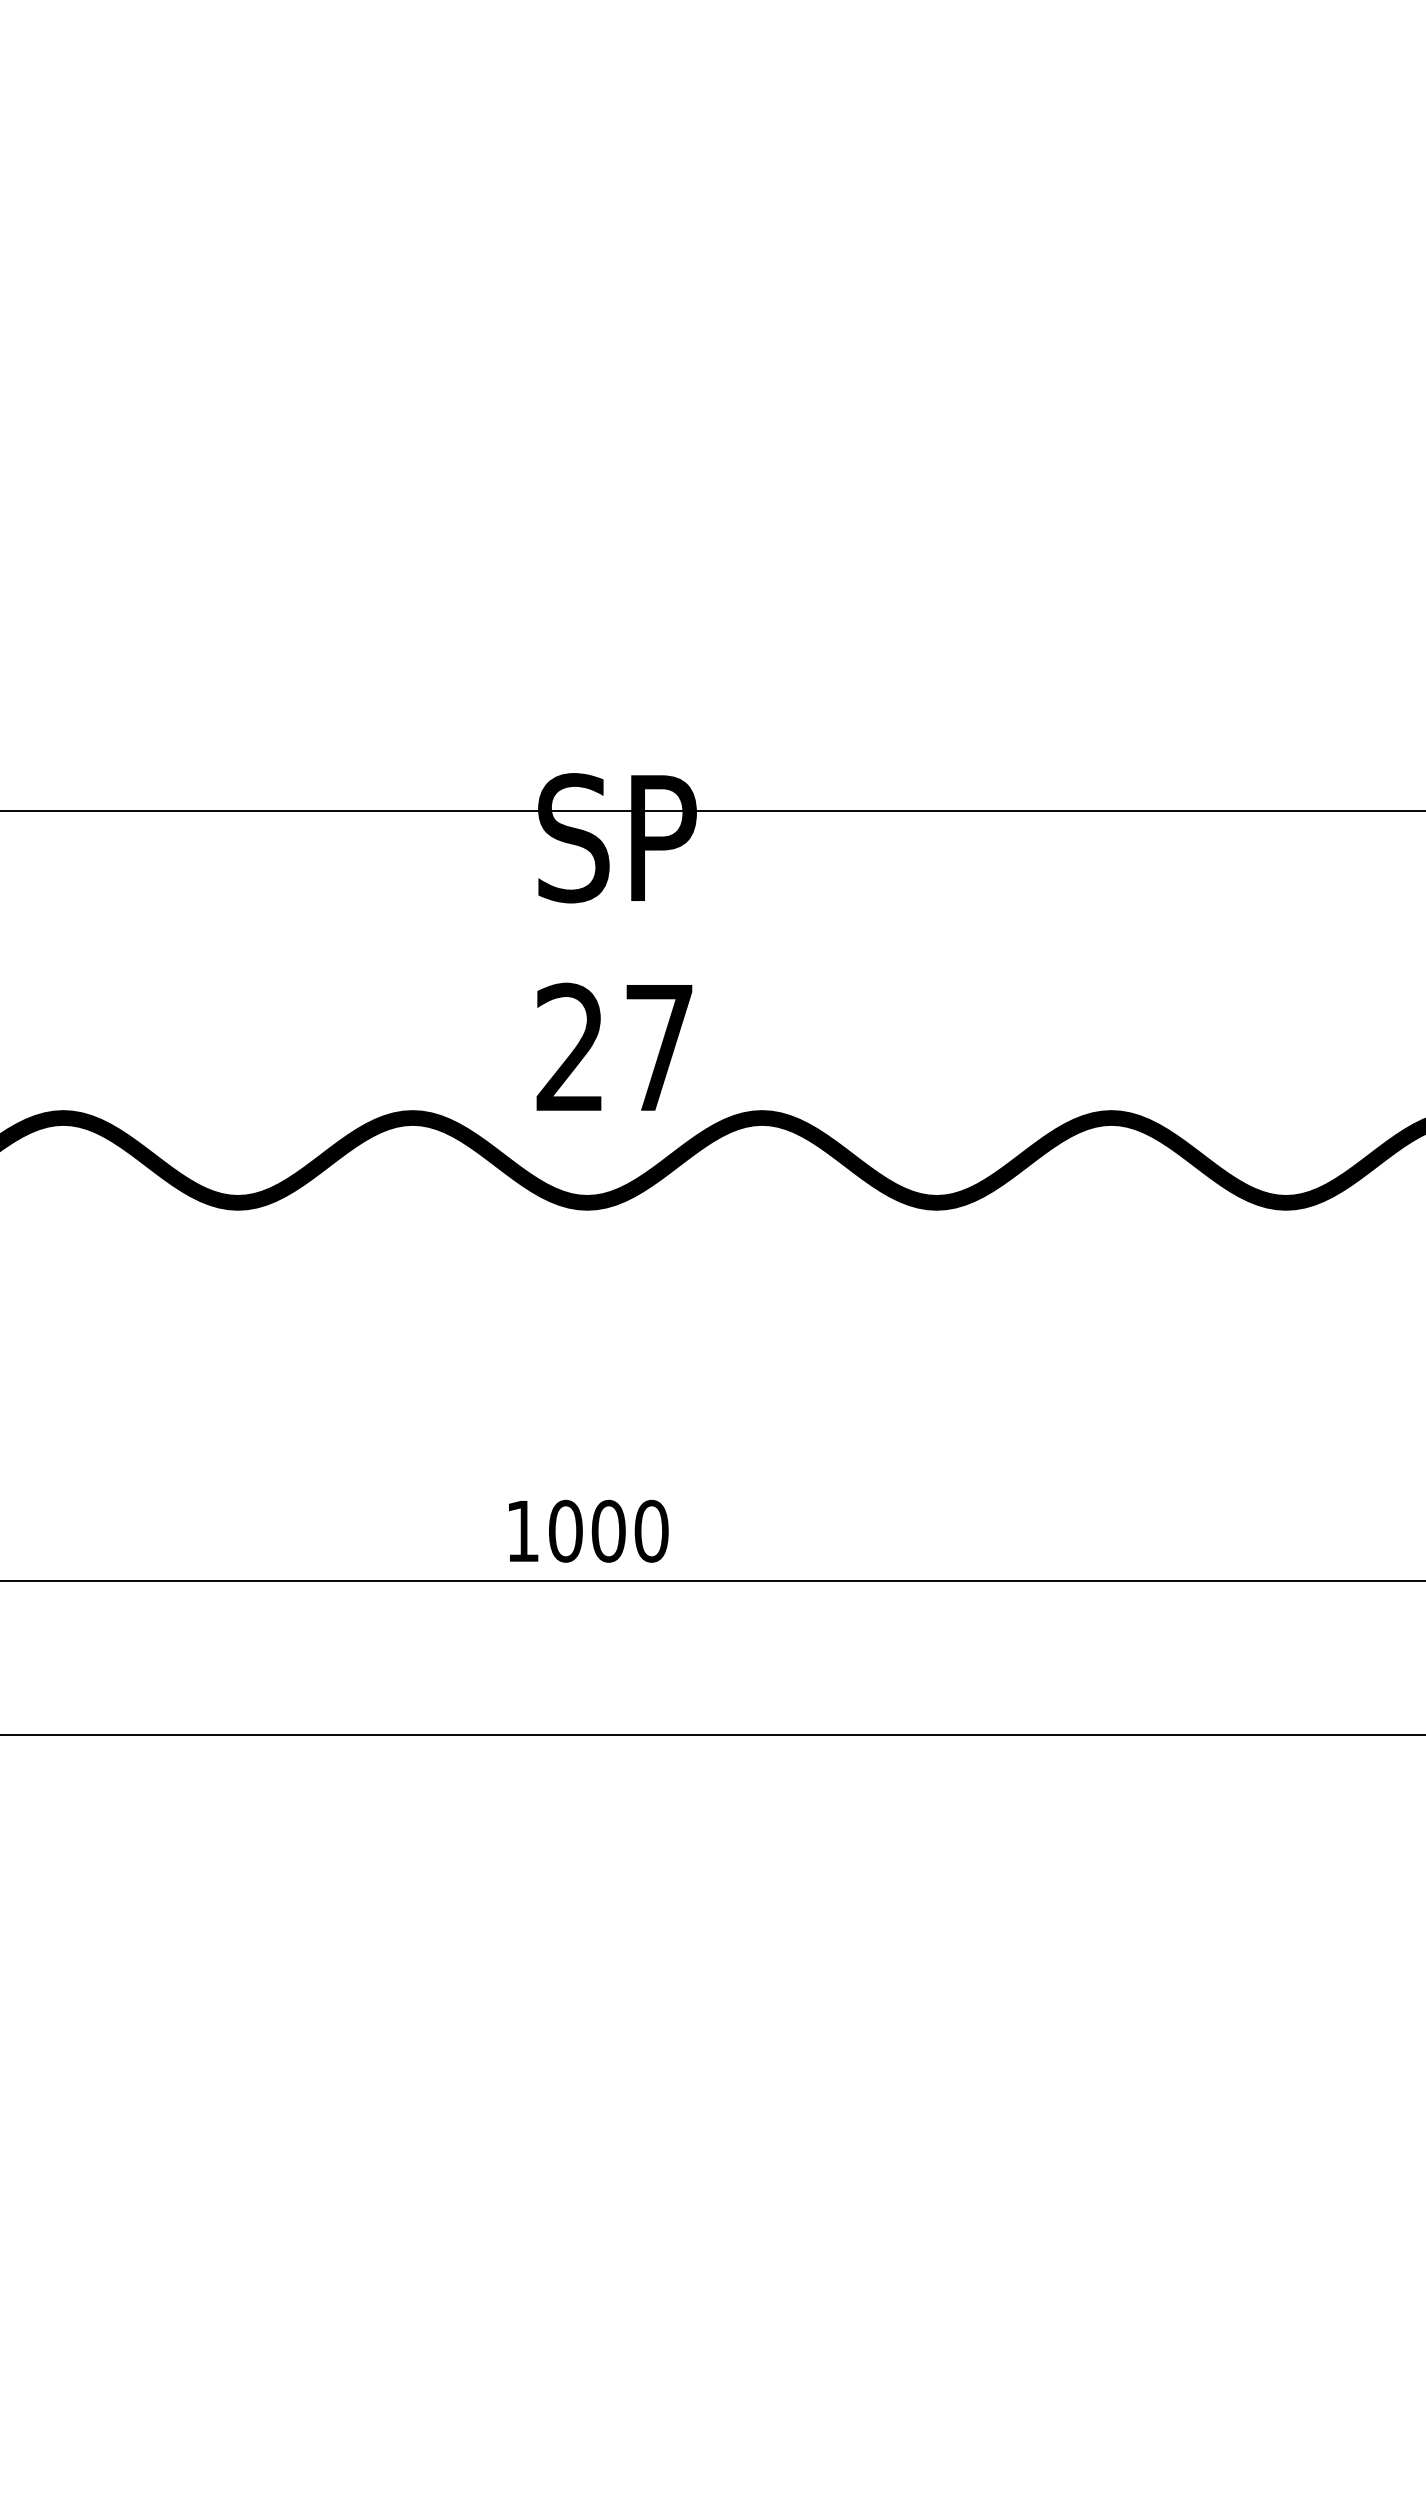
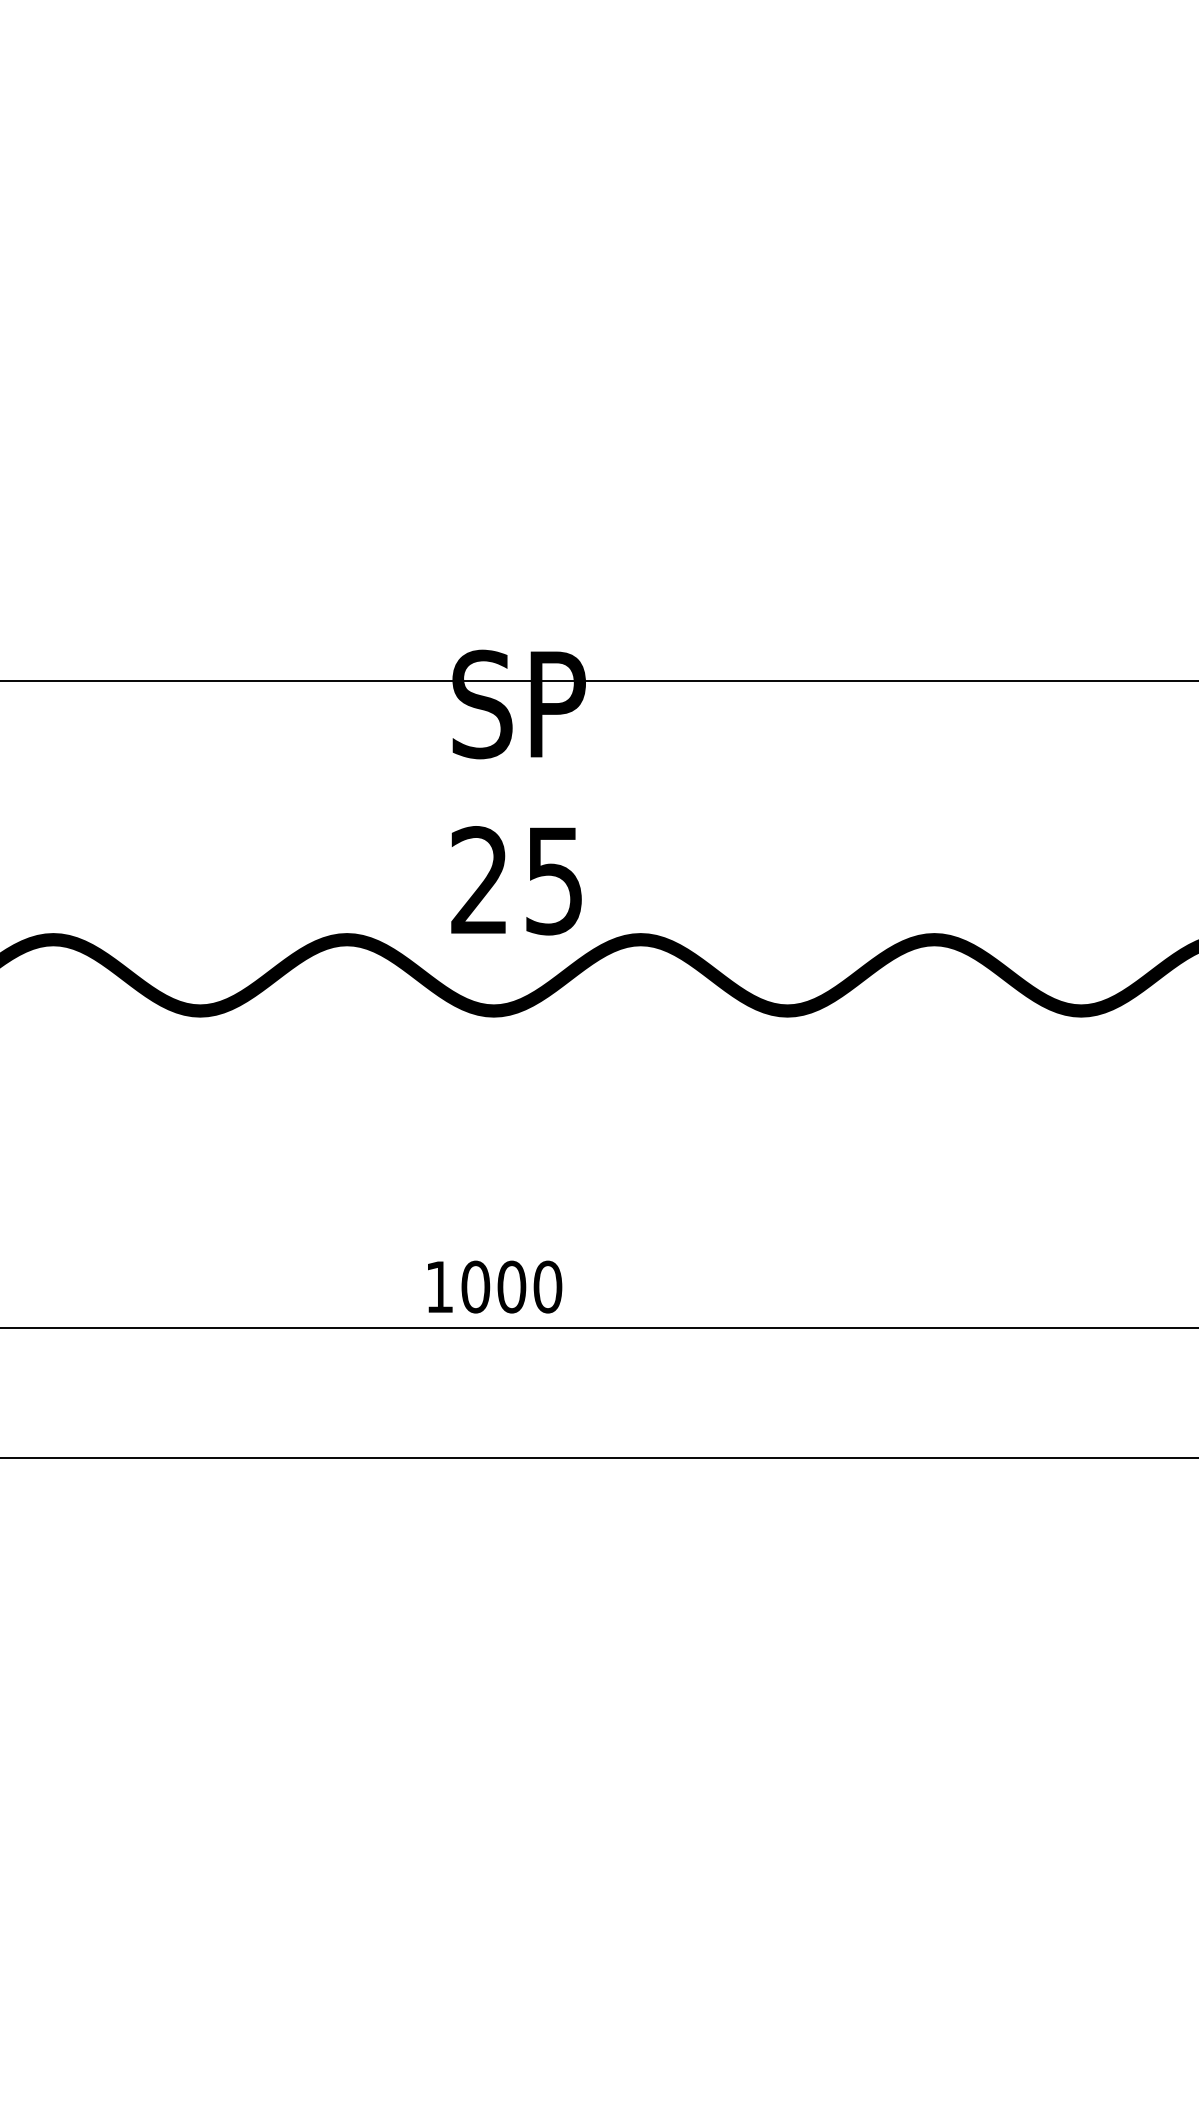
text: (659, 1049) -> (554, 882), 27 -> 25

